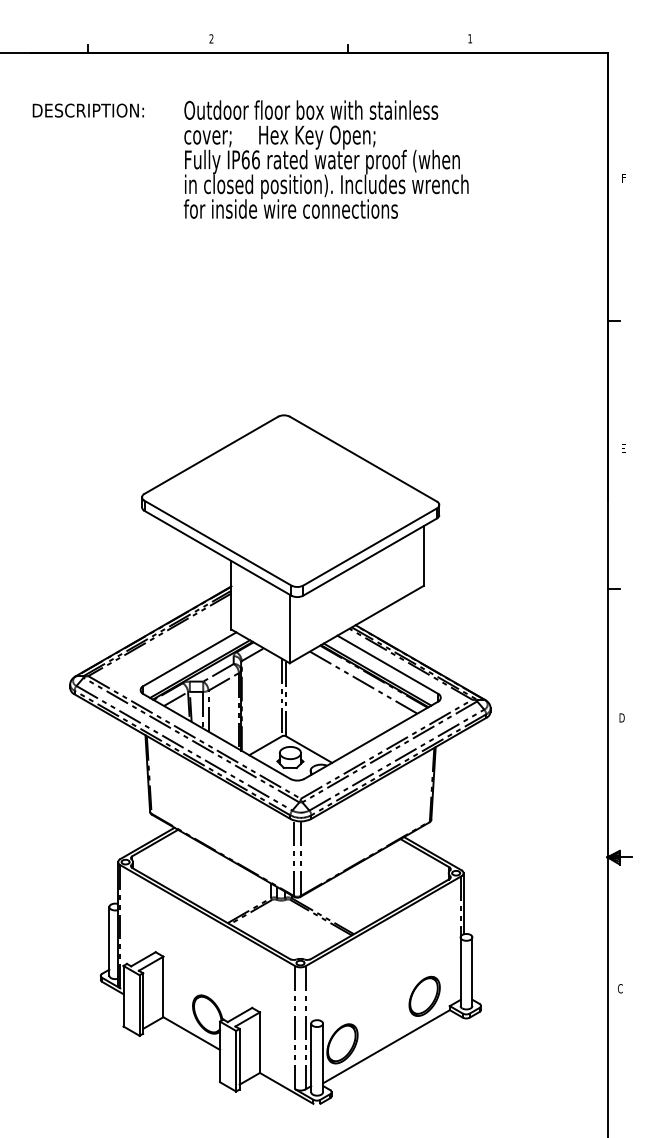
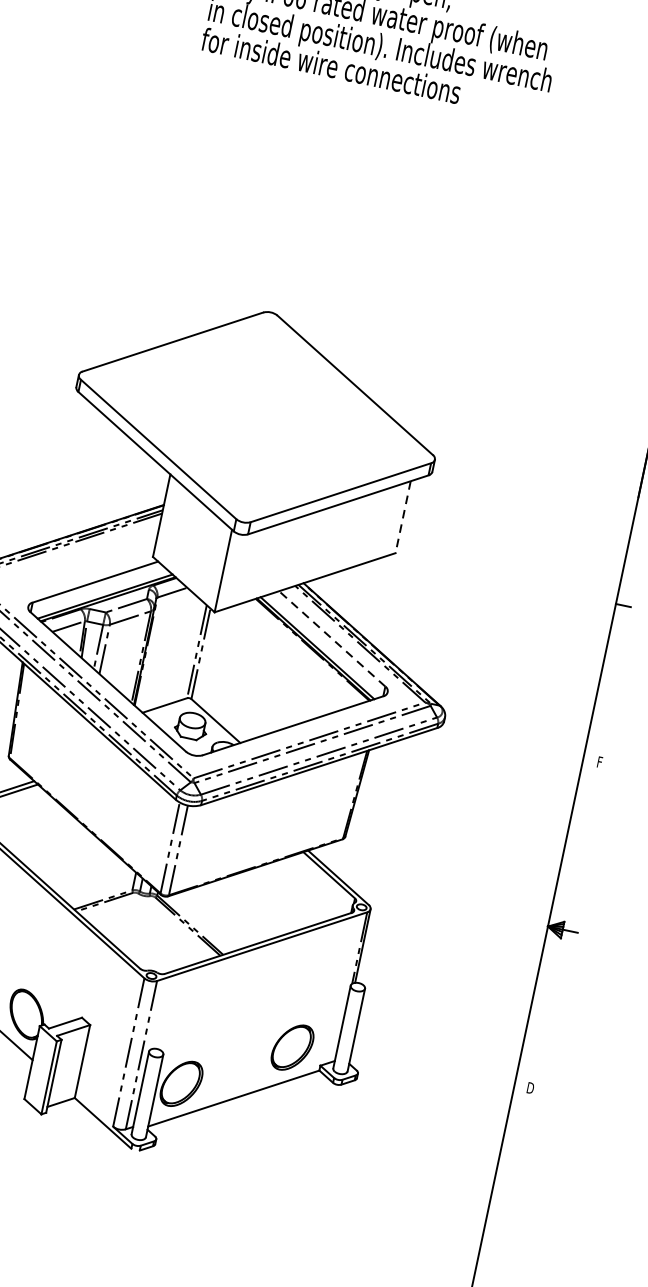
line: (423, 556) -> (402, 517), solid -> dashed
line: (387, 664) -> (332, 638), solid -> dashed
line: (363, 682) -> (298, 654), removed
text: (621, 717) -> (600, 761), D -> F
text: (620, 988) -> (530, 1087), C -> D

